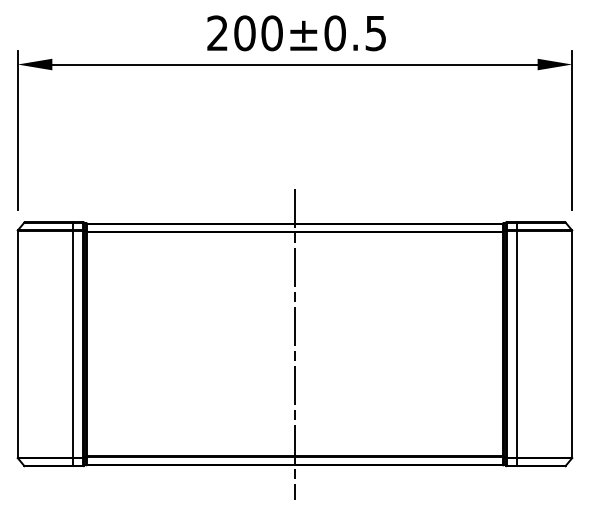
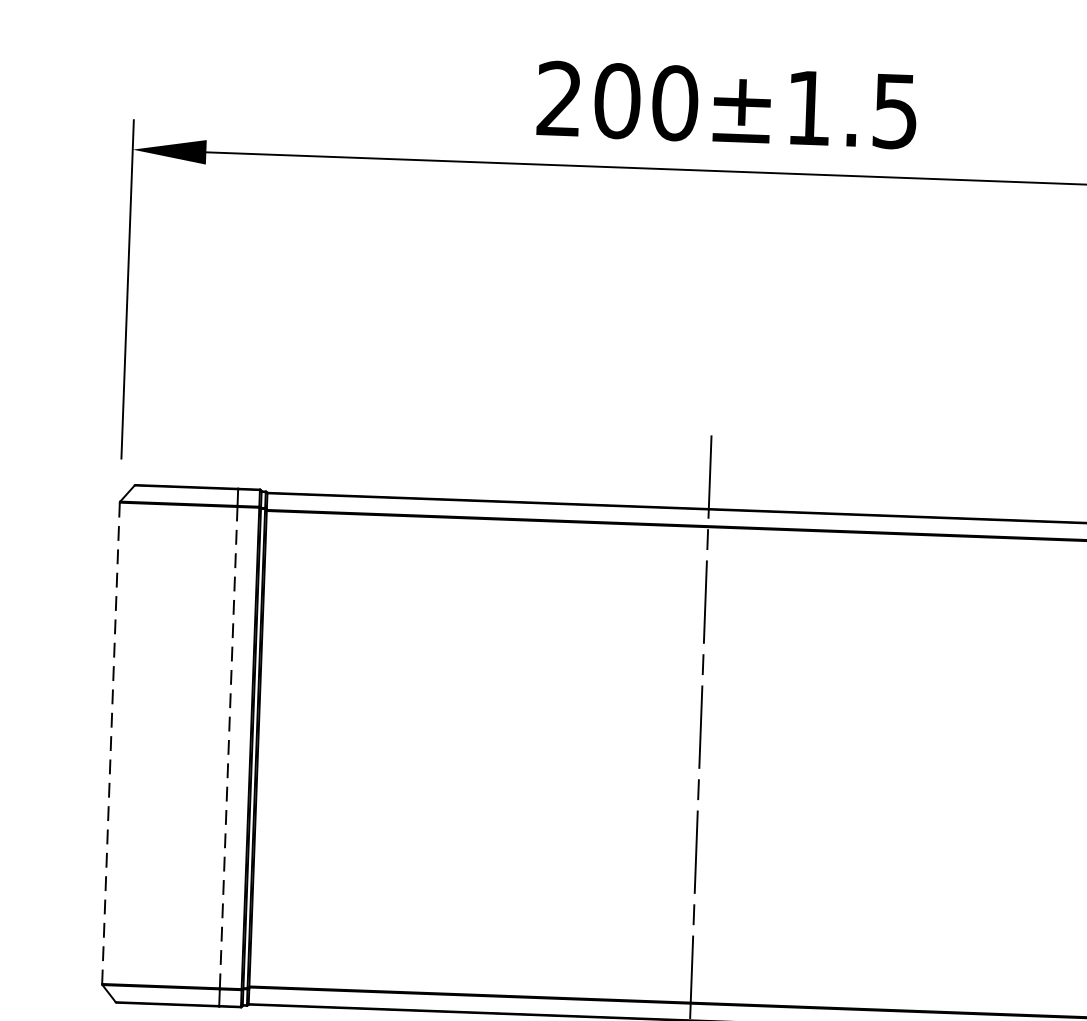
text: (334, 33) -> (807, 108), 200±0.5 -> 200±1.5
line: (73, 343) -> (229, 745), solid -> dashed
line: (17, 344) -> (110, 743), solid -> dashed

